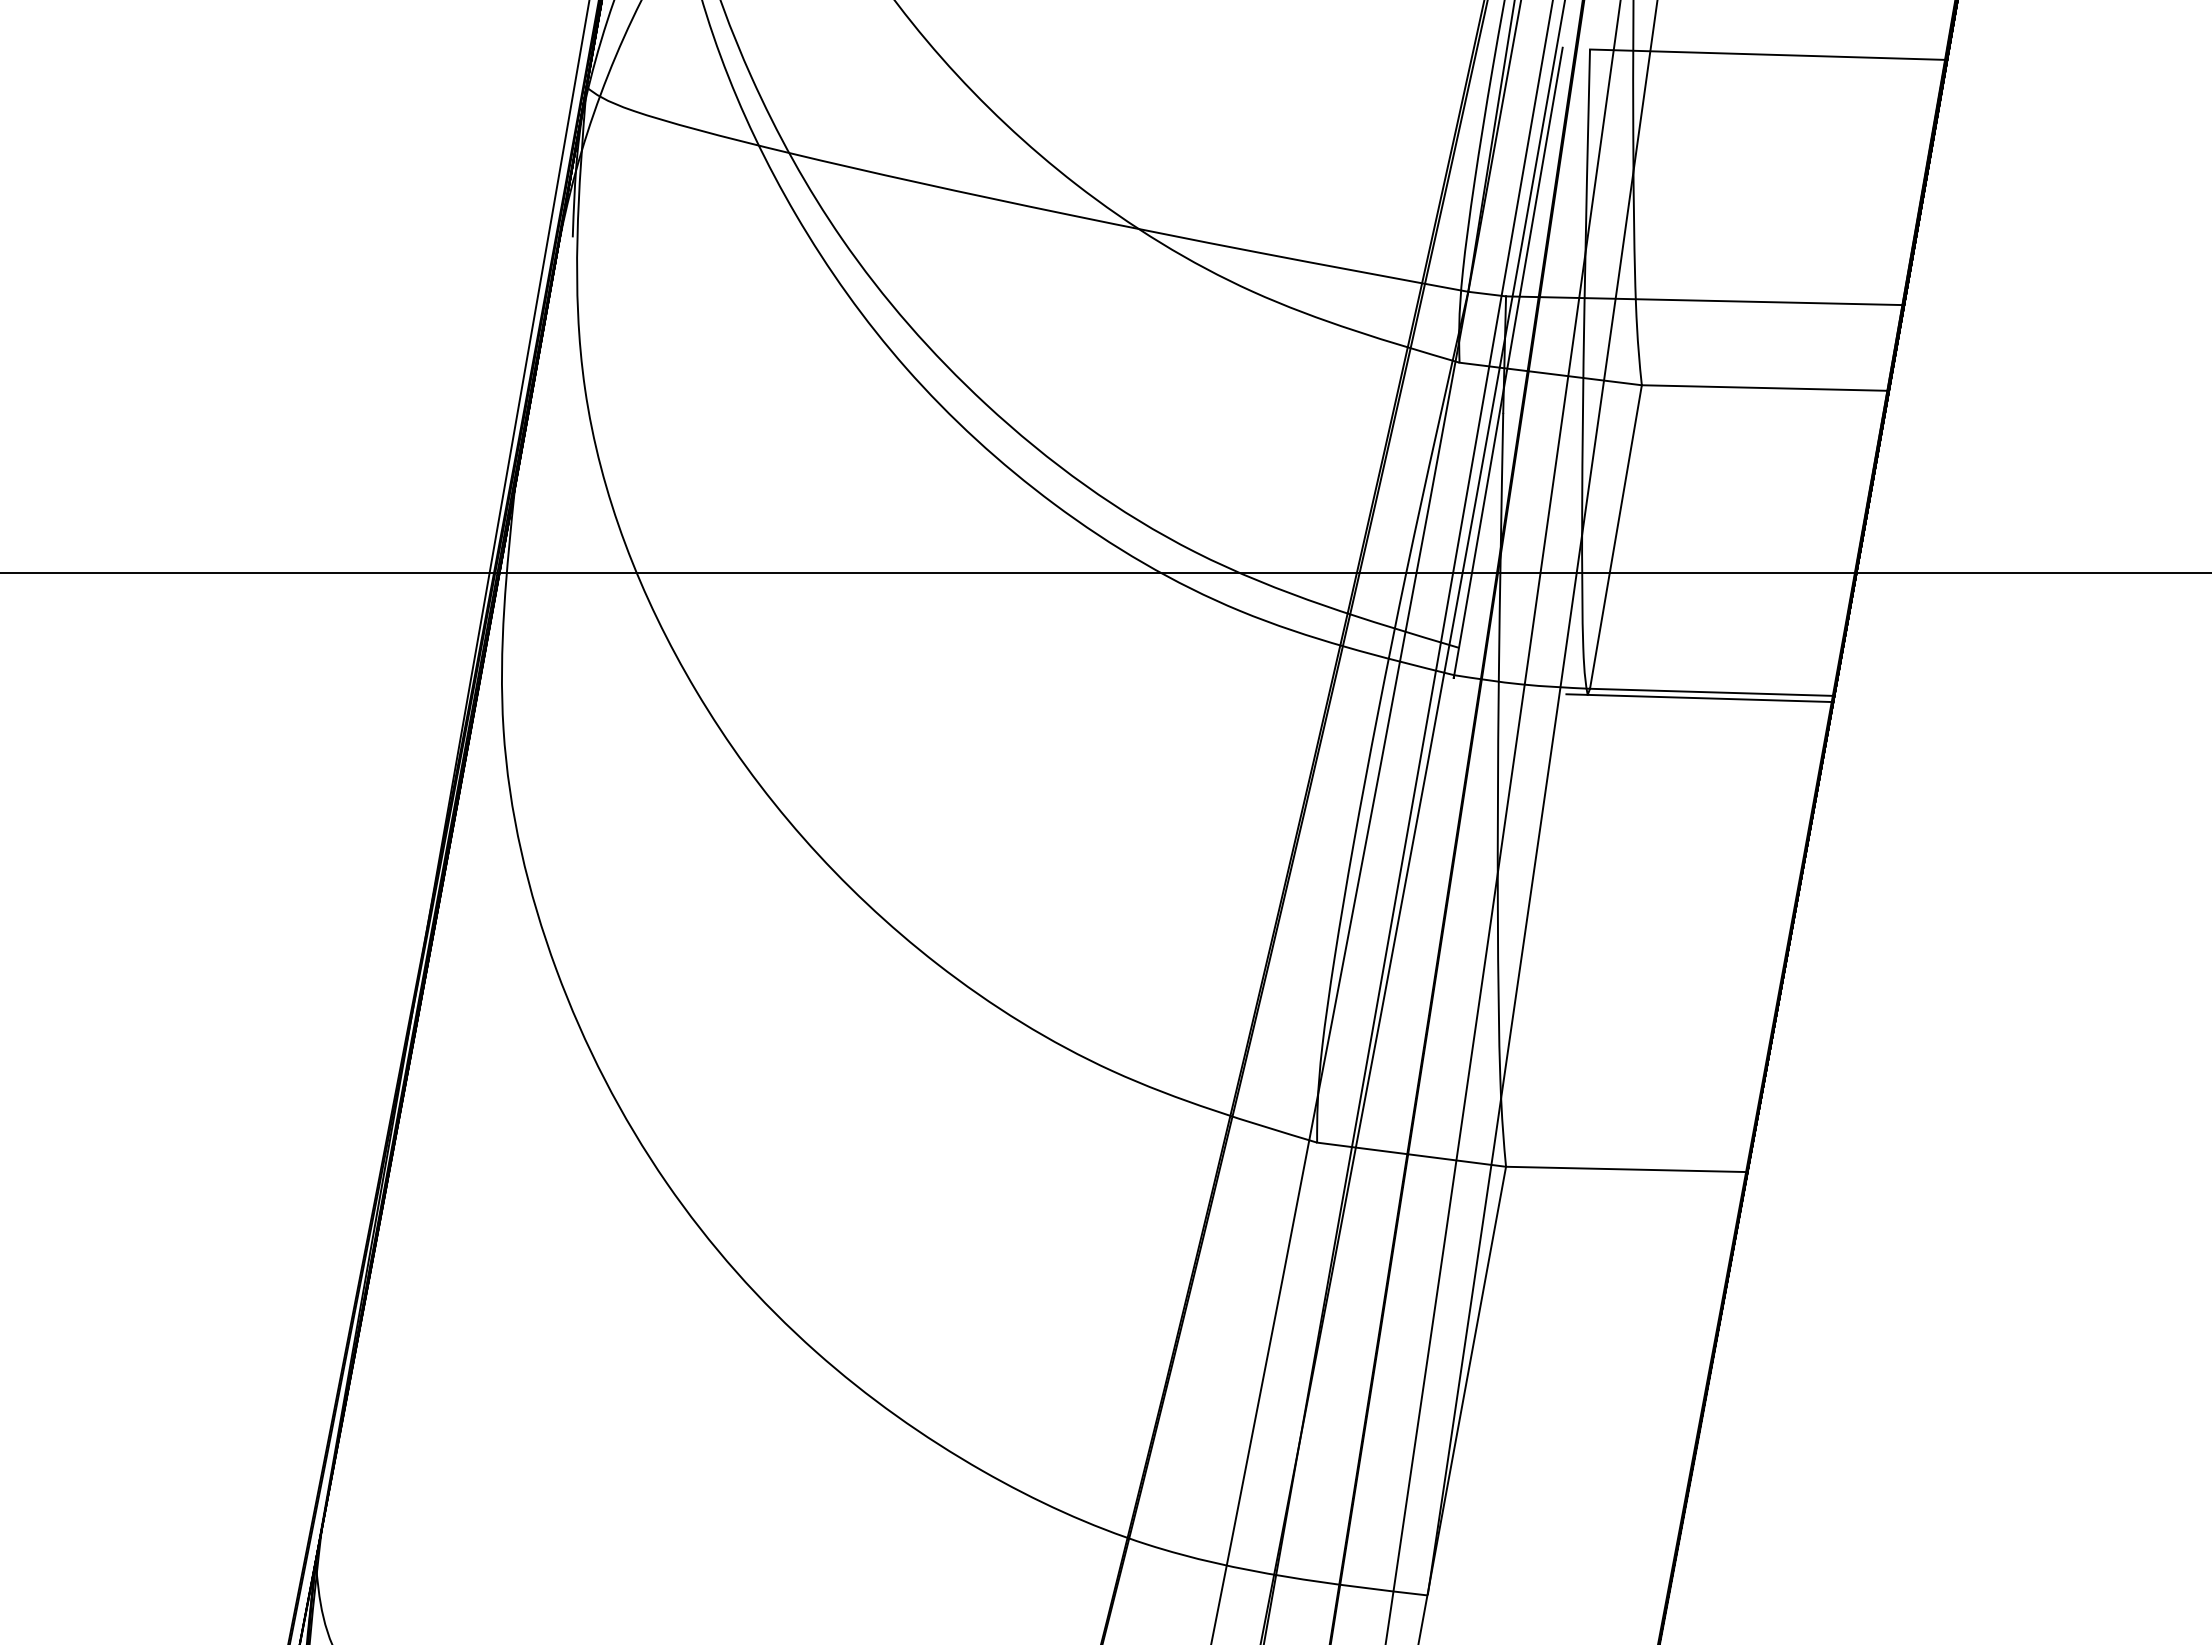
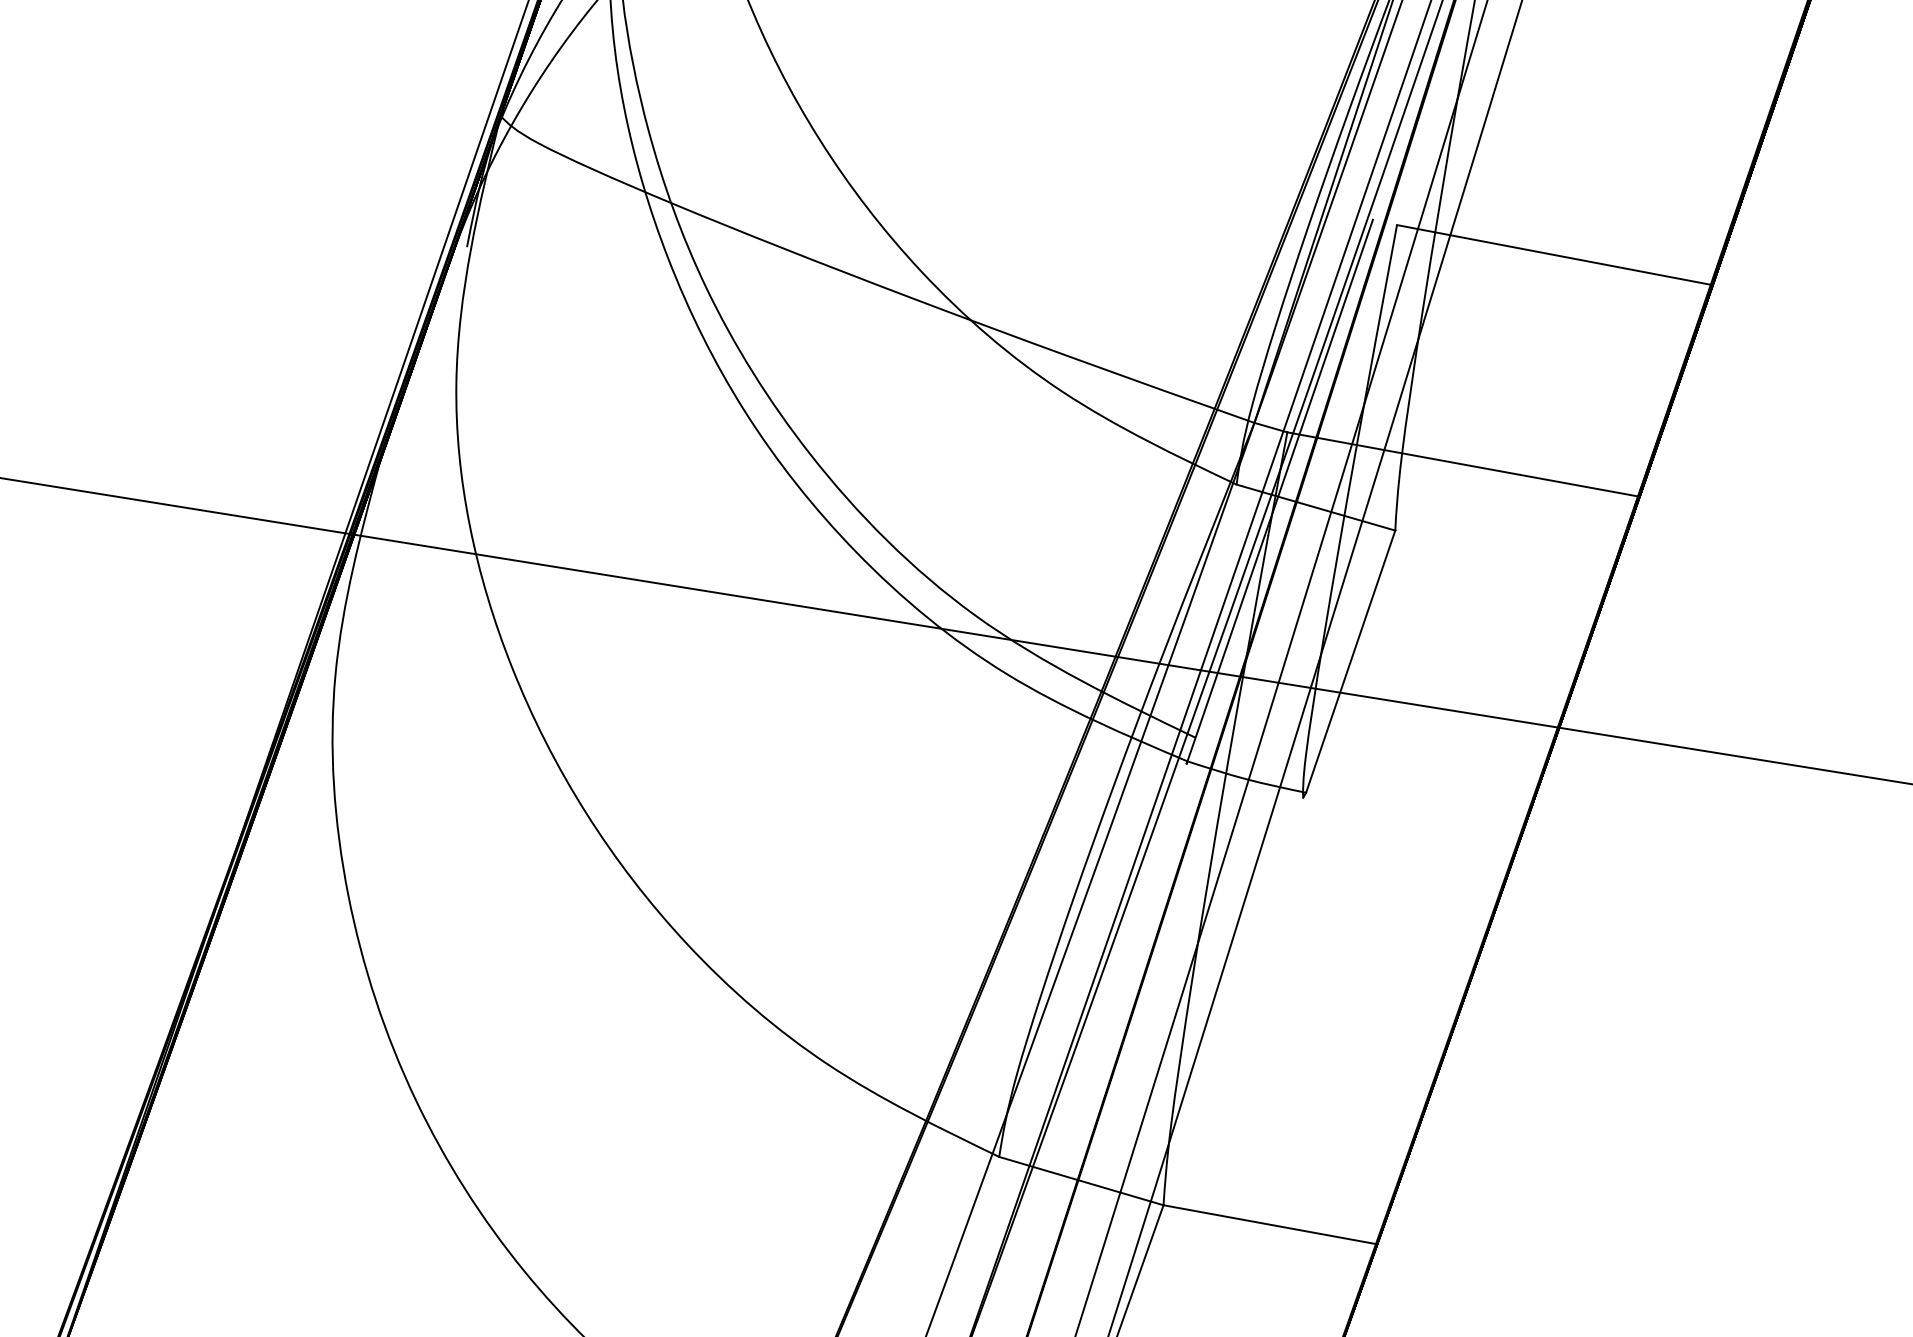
line: (1765, 387) -> (1504, 550), removed
line: (1712, 691) -> (1414, 812), removed
line: (1699, 698) -> (1401, 816), removed

